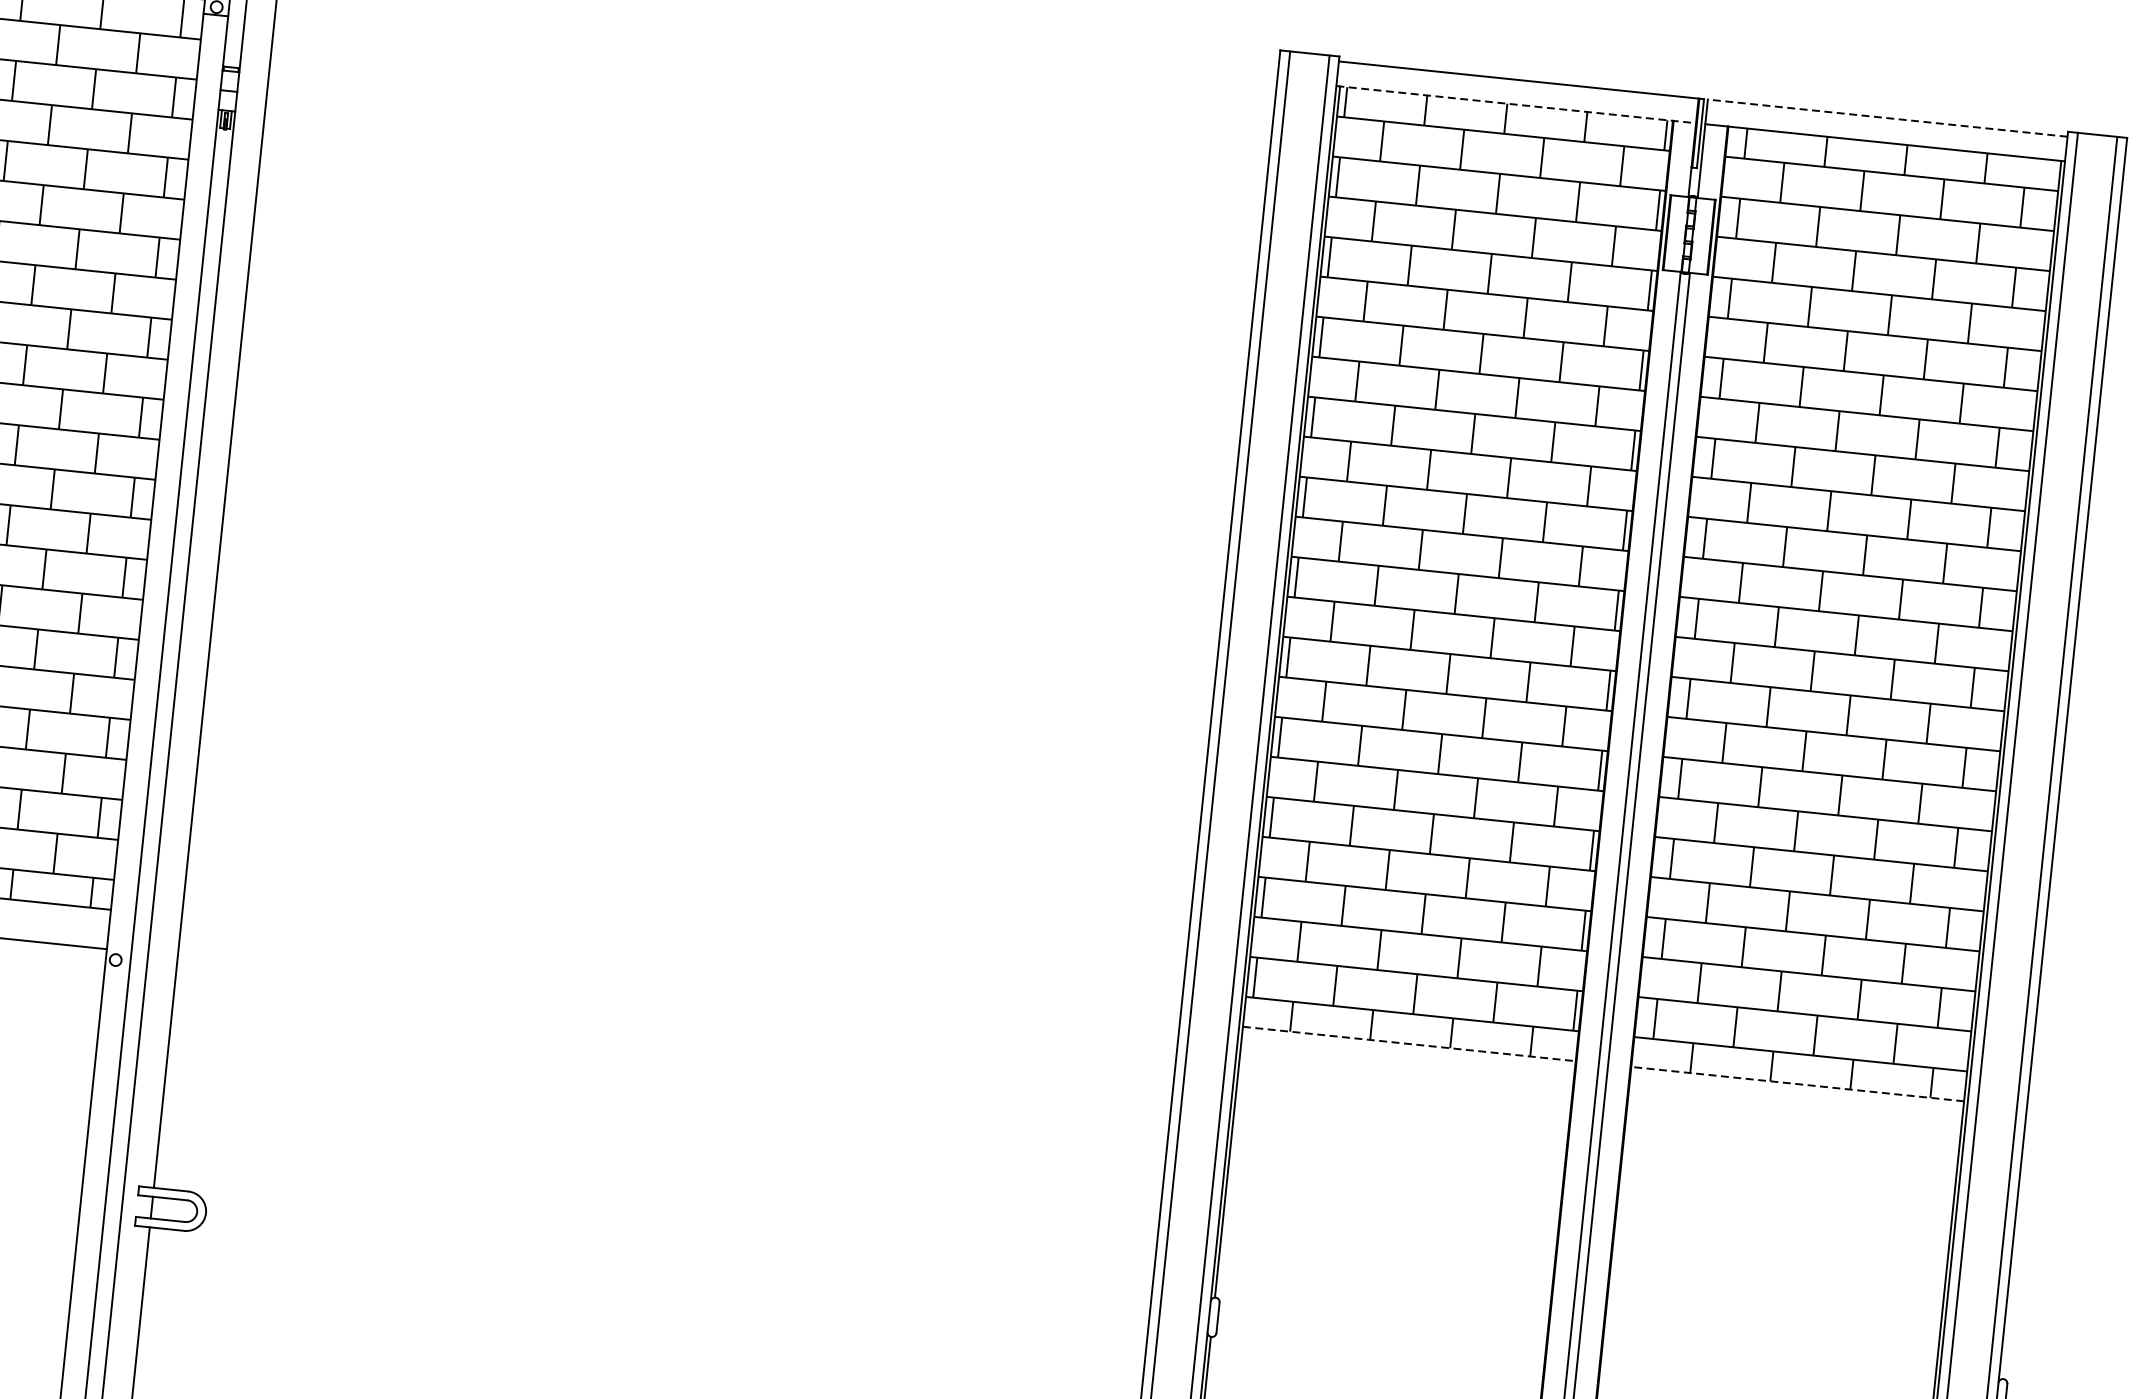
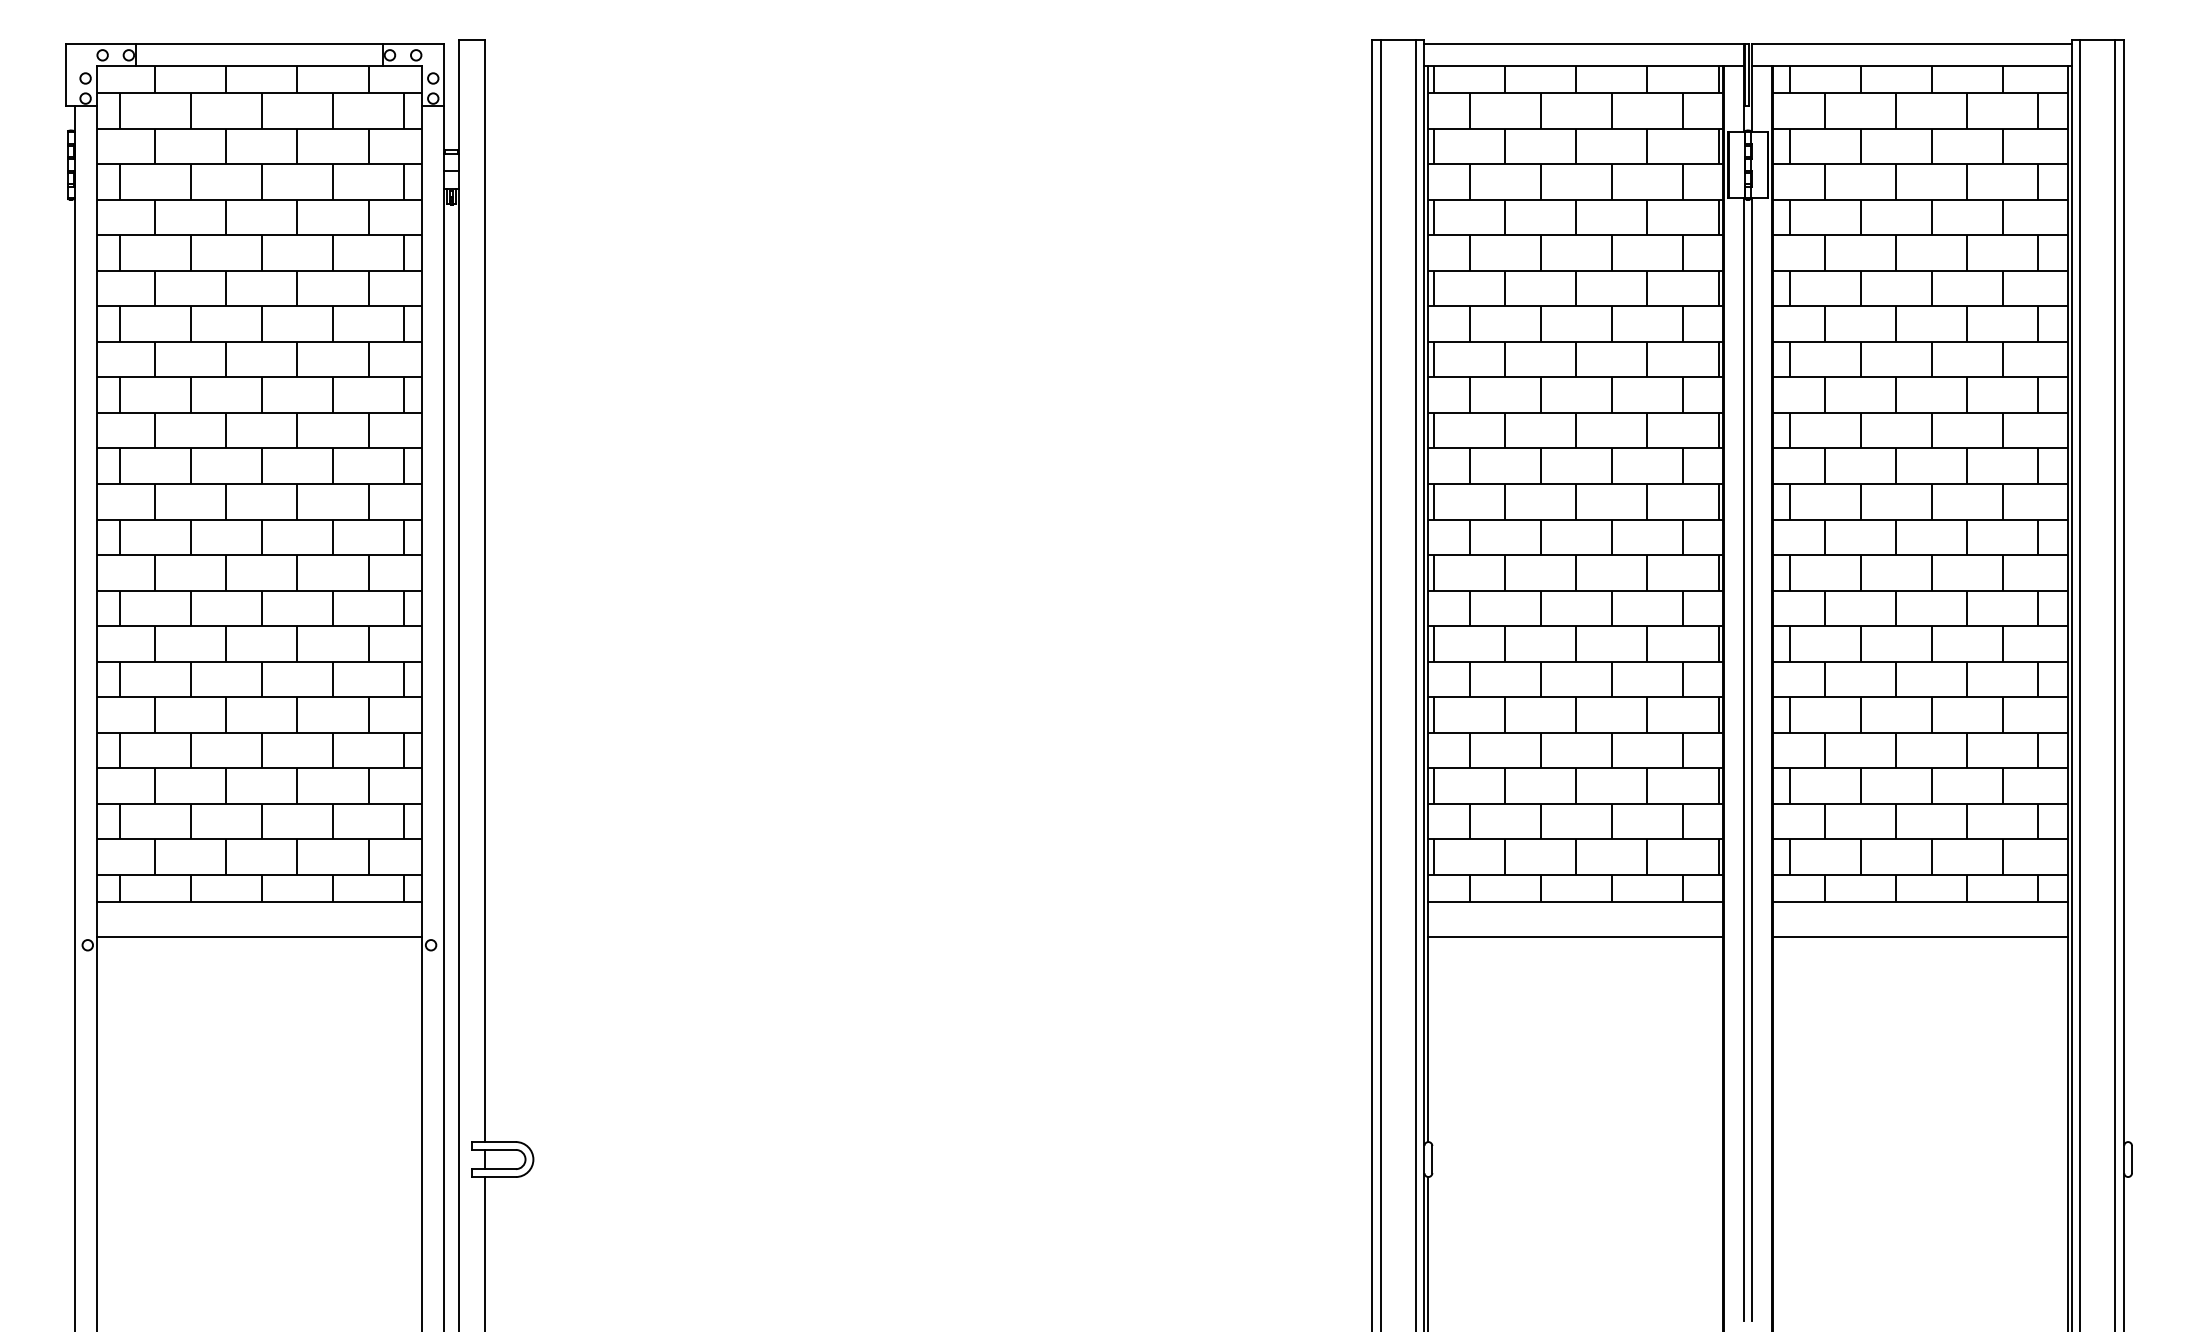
line: (1516, 104) -> (1584, 66), dashed -> solid
line: (1887, 118) -> (1911, 44), dashed -> solid
line: (1409, 1043) -> (1575, 901), dashed -> solid
line: (1405, 1083) -> (1575, 936), added
line: (1797, 1084) -> (1920, 901), dashed -> solid
line: (1793, 1123) -> (1920, 936), added

